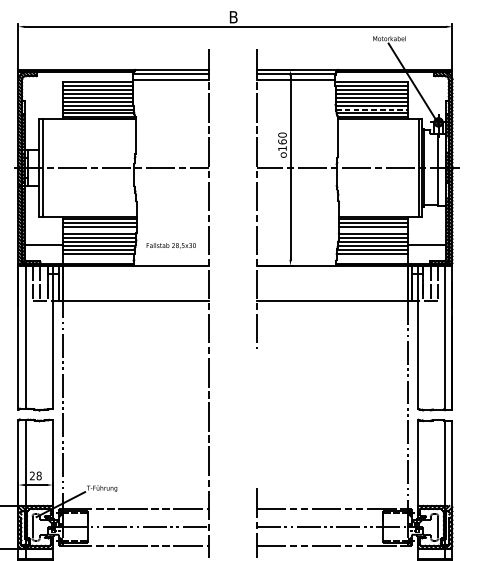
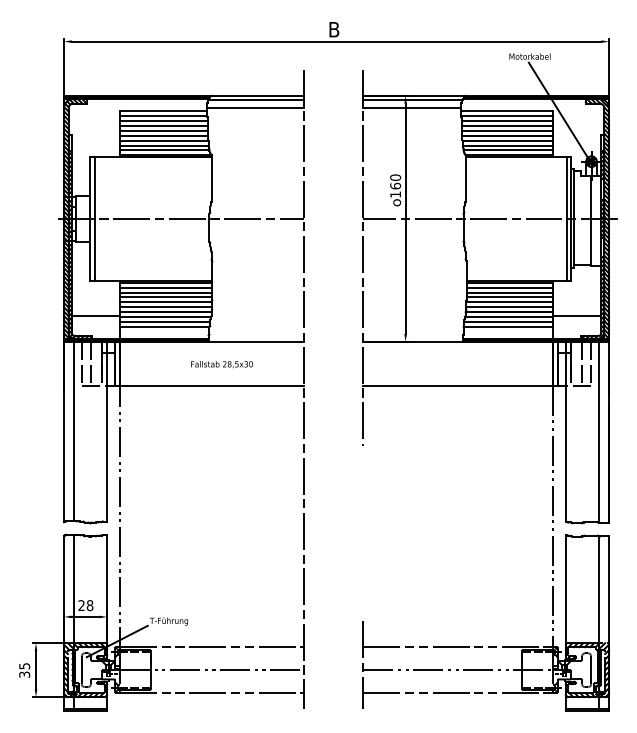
line: (372, 109) -> (508, 145), dashed -> solid
line: (100, 230) -> (166, 297), added
line: (373, 230) -> (509, 297), added
text: (170, 245) -> (221, 364), moved

